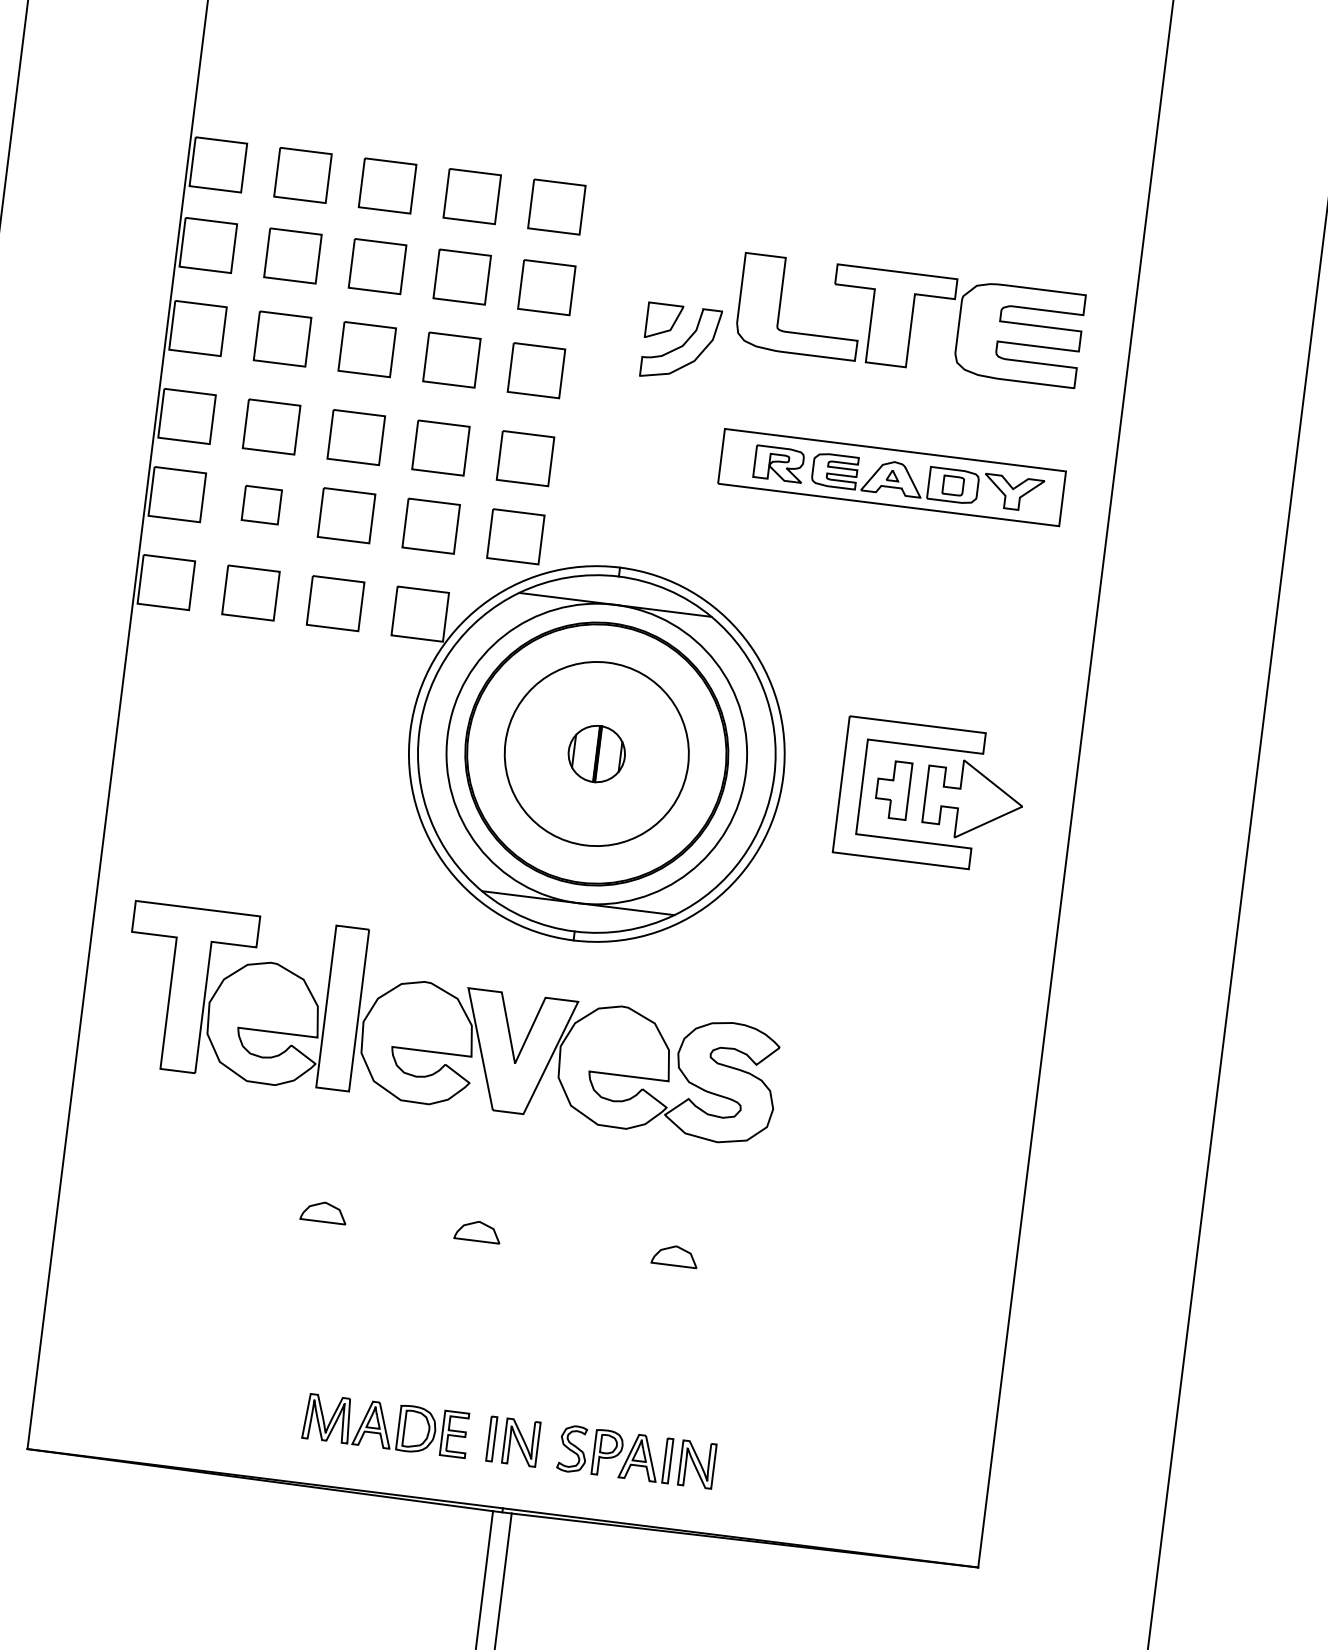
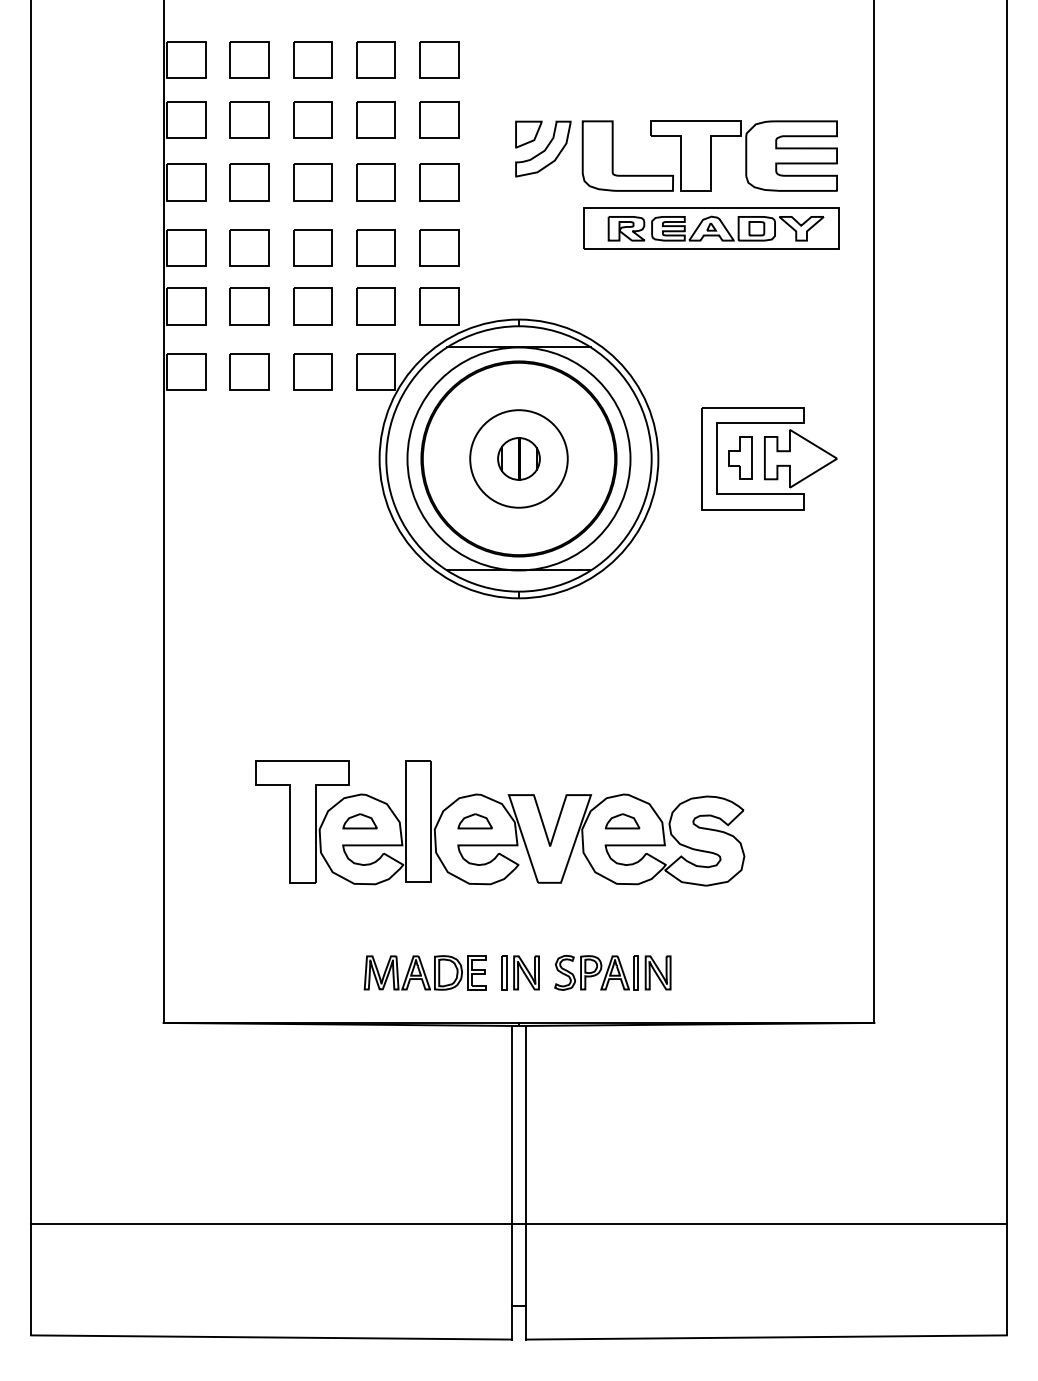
part: (909, 319) -> (709, 155), moved
part: (261, 505) -> (249, 306), size x1.43
circle: (596, 753) -> (518, 458), size x0.71
part: (452, 1024) -> (500, 823), moved

